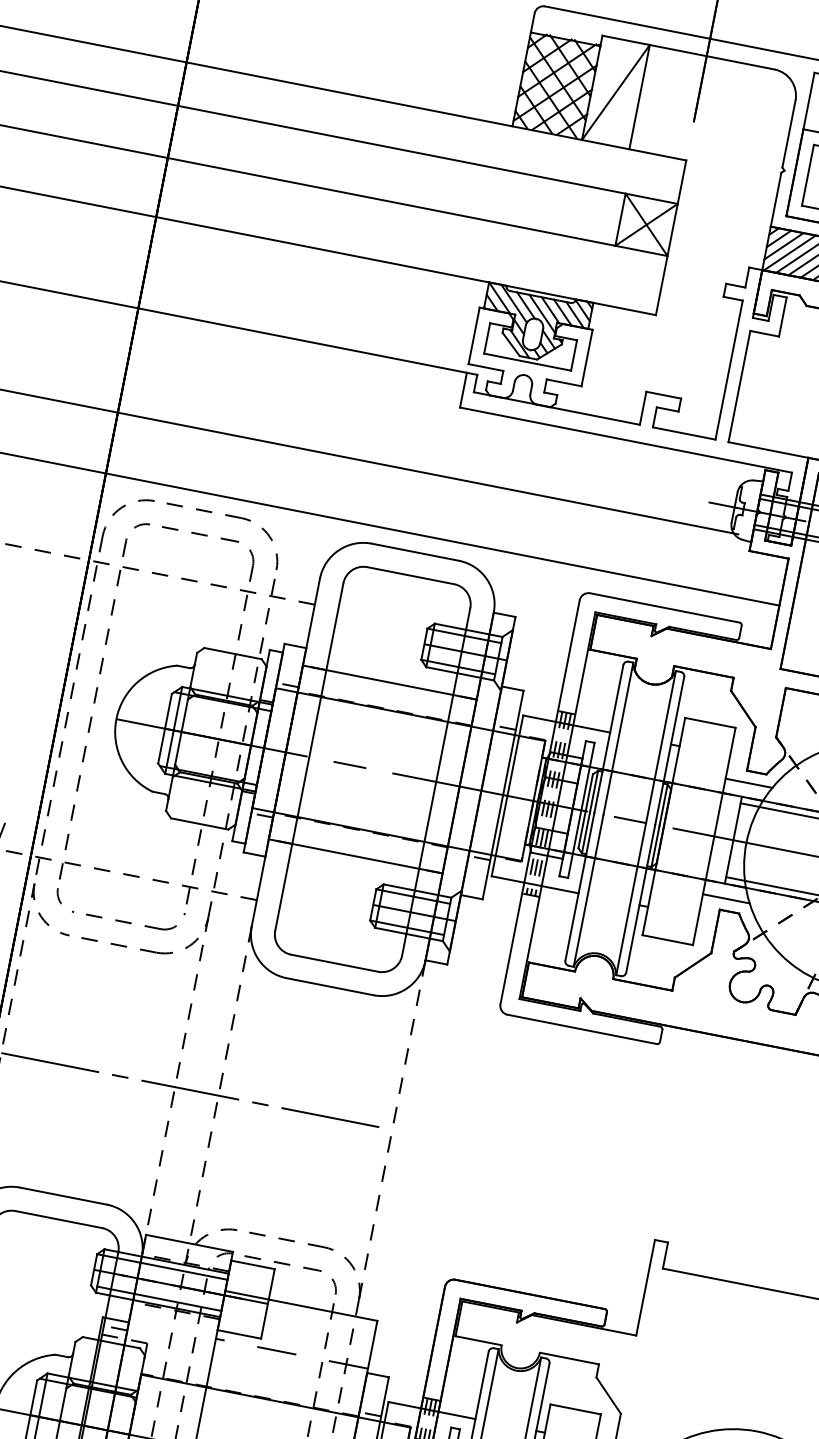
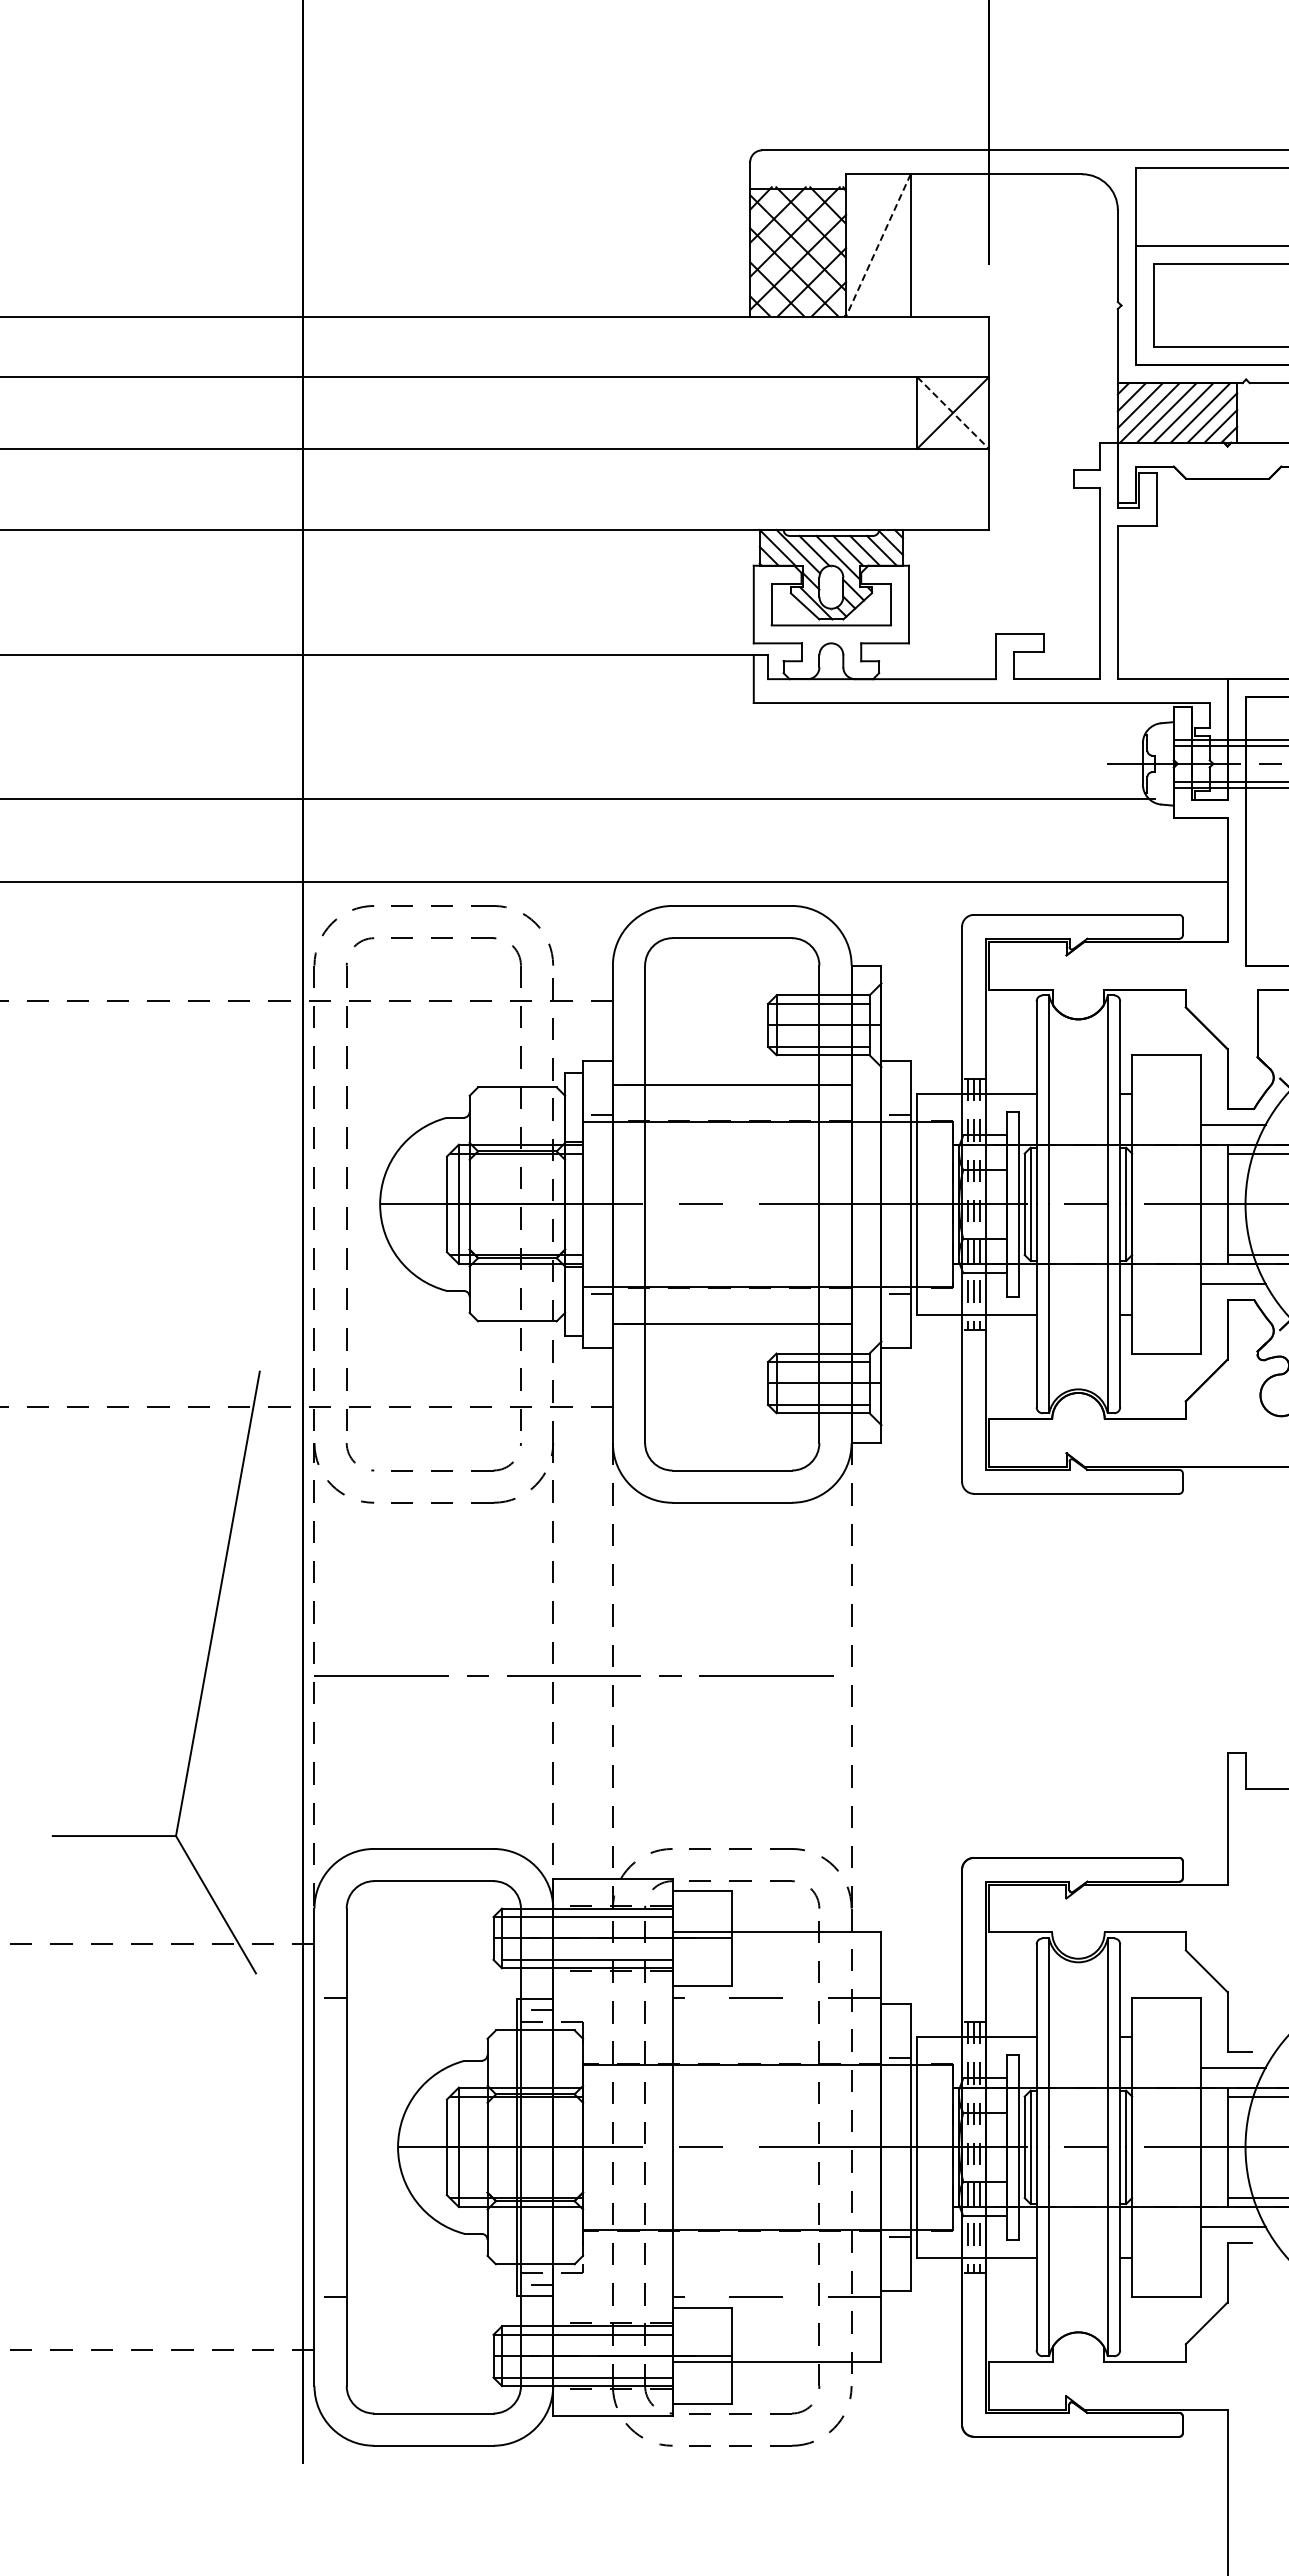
line: (616, 92) -> (878, 245), solid -> dashed
line: (646, 224) -> (953, 412), solid -> dashed

